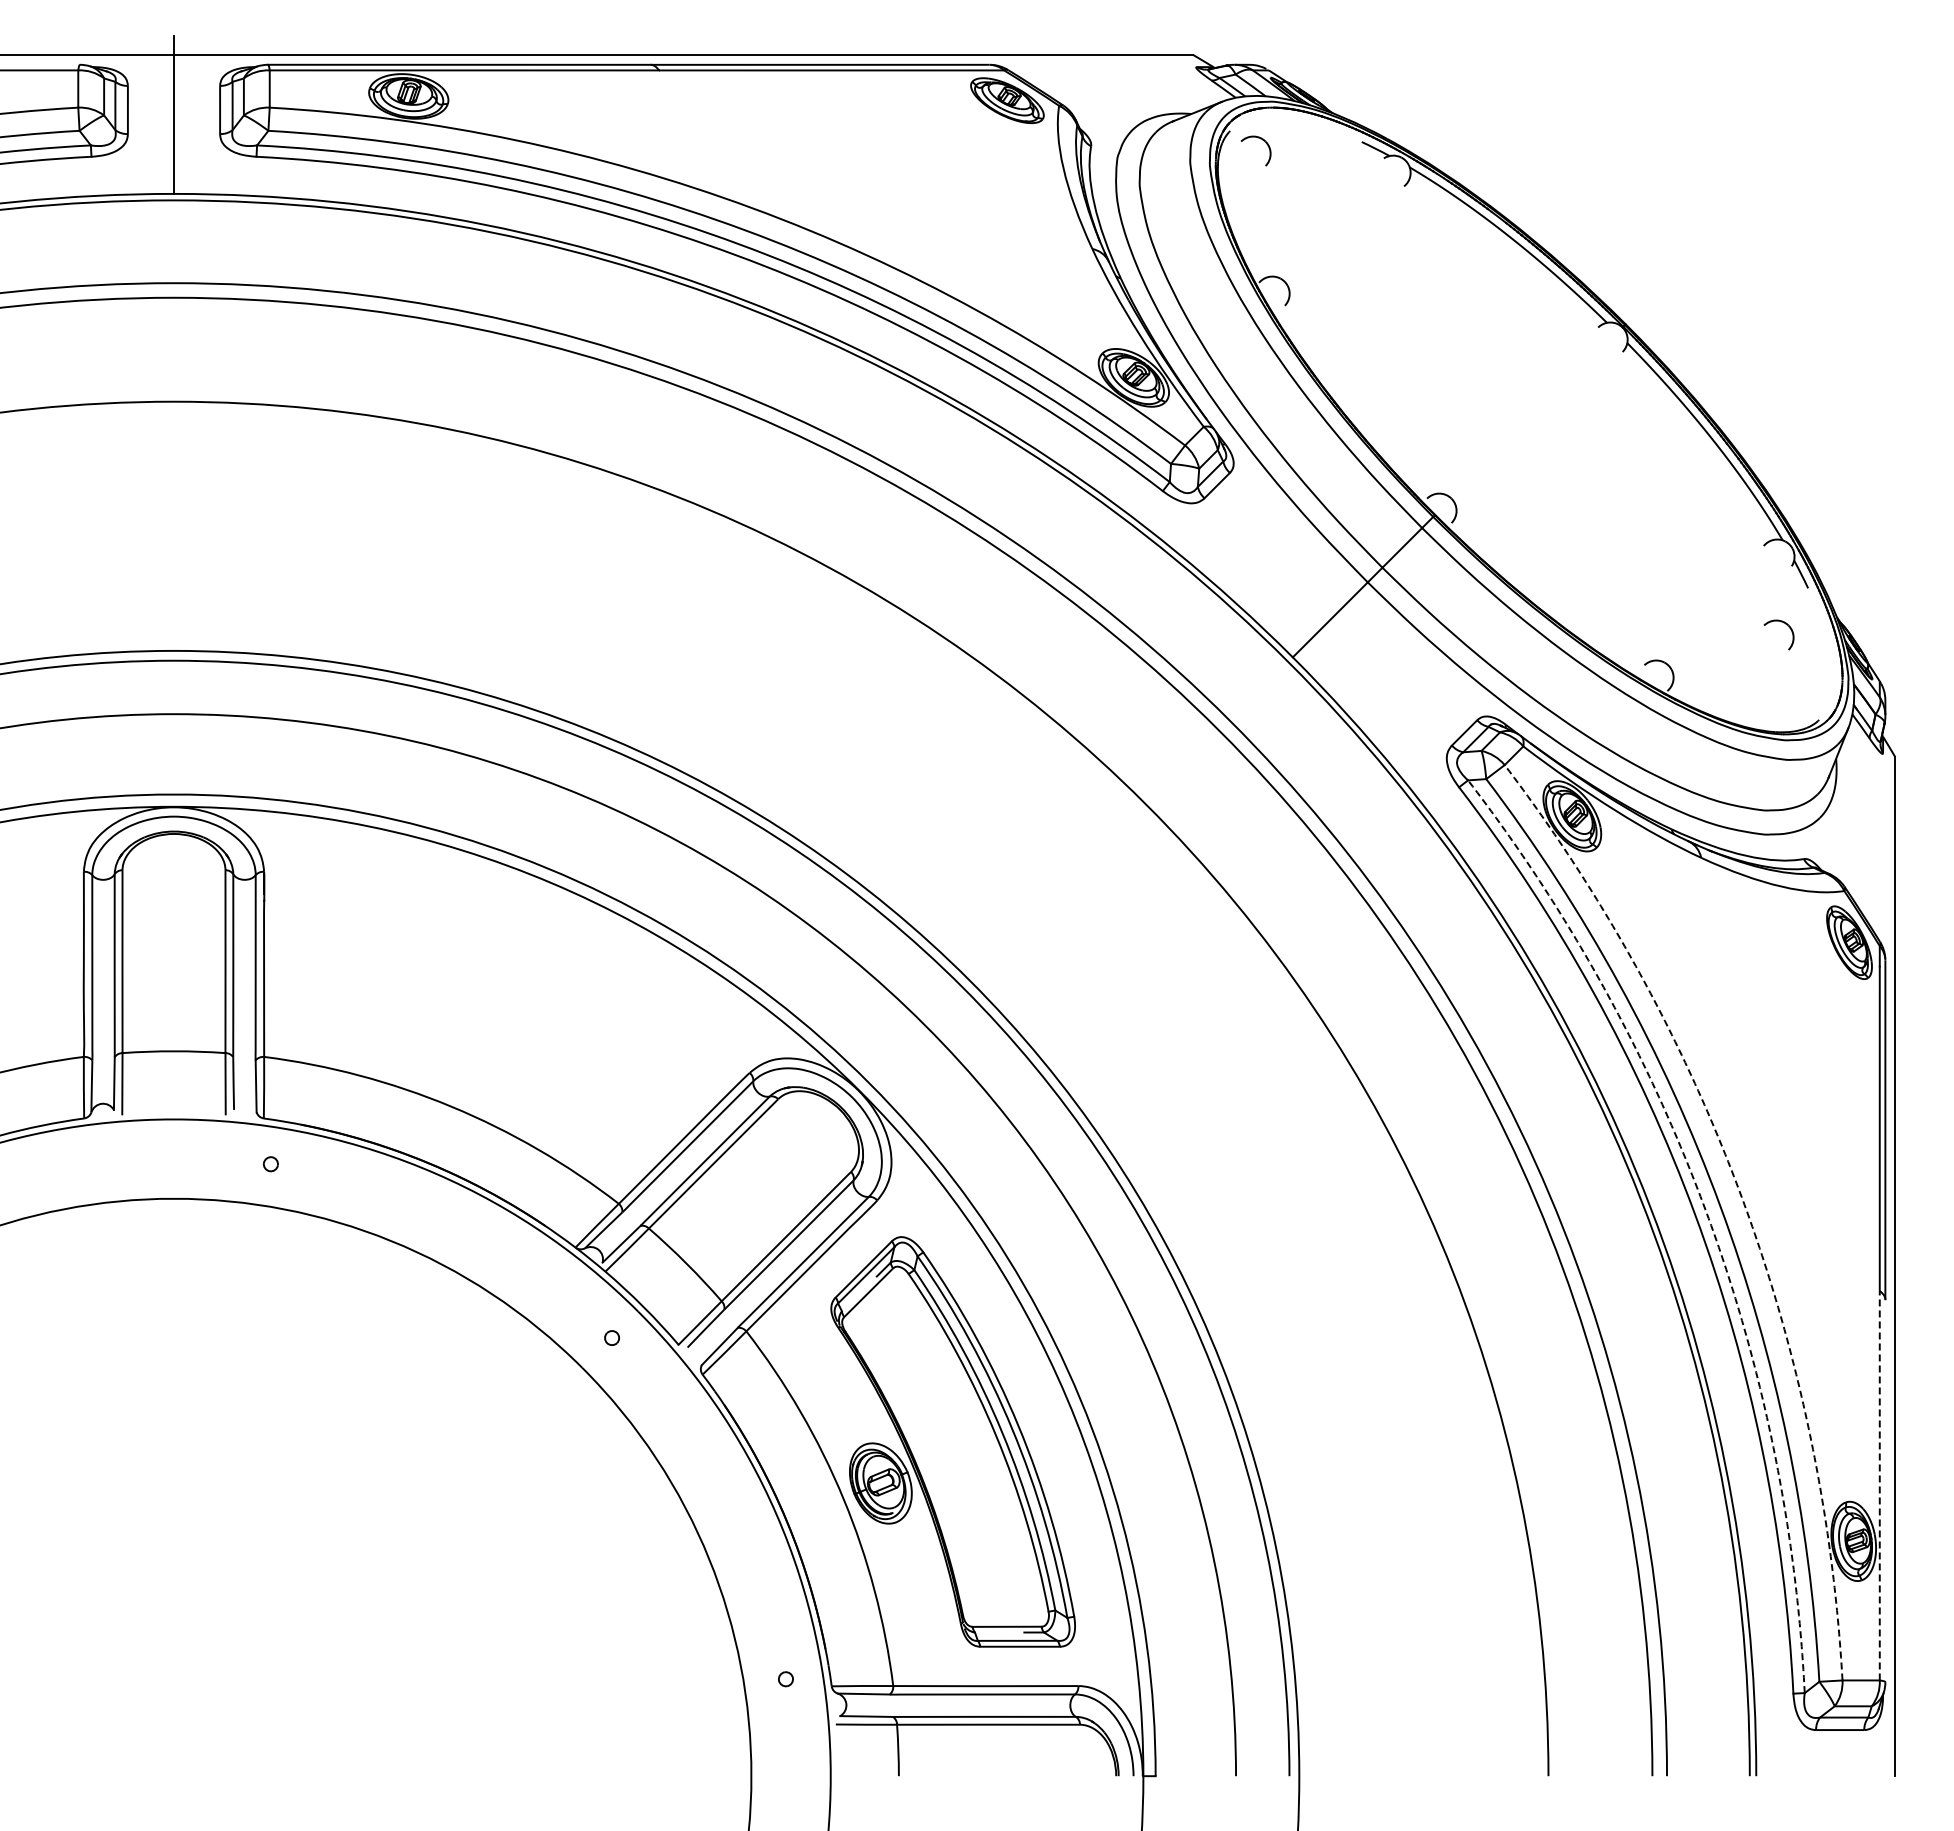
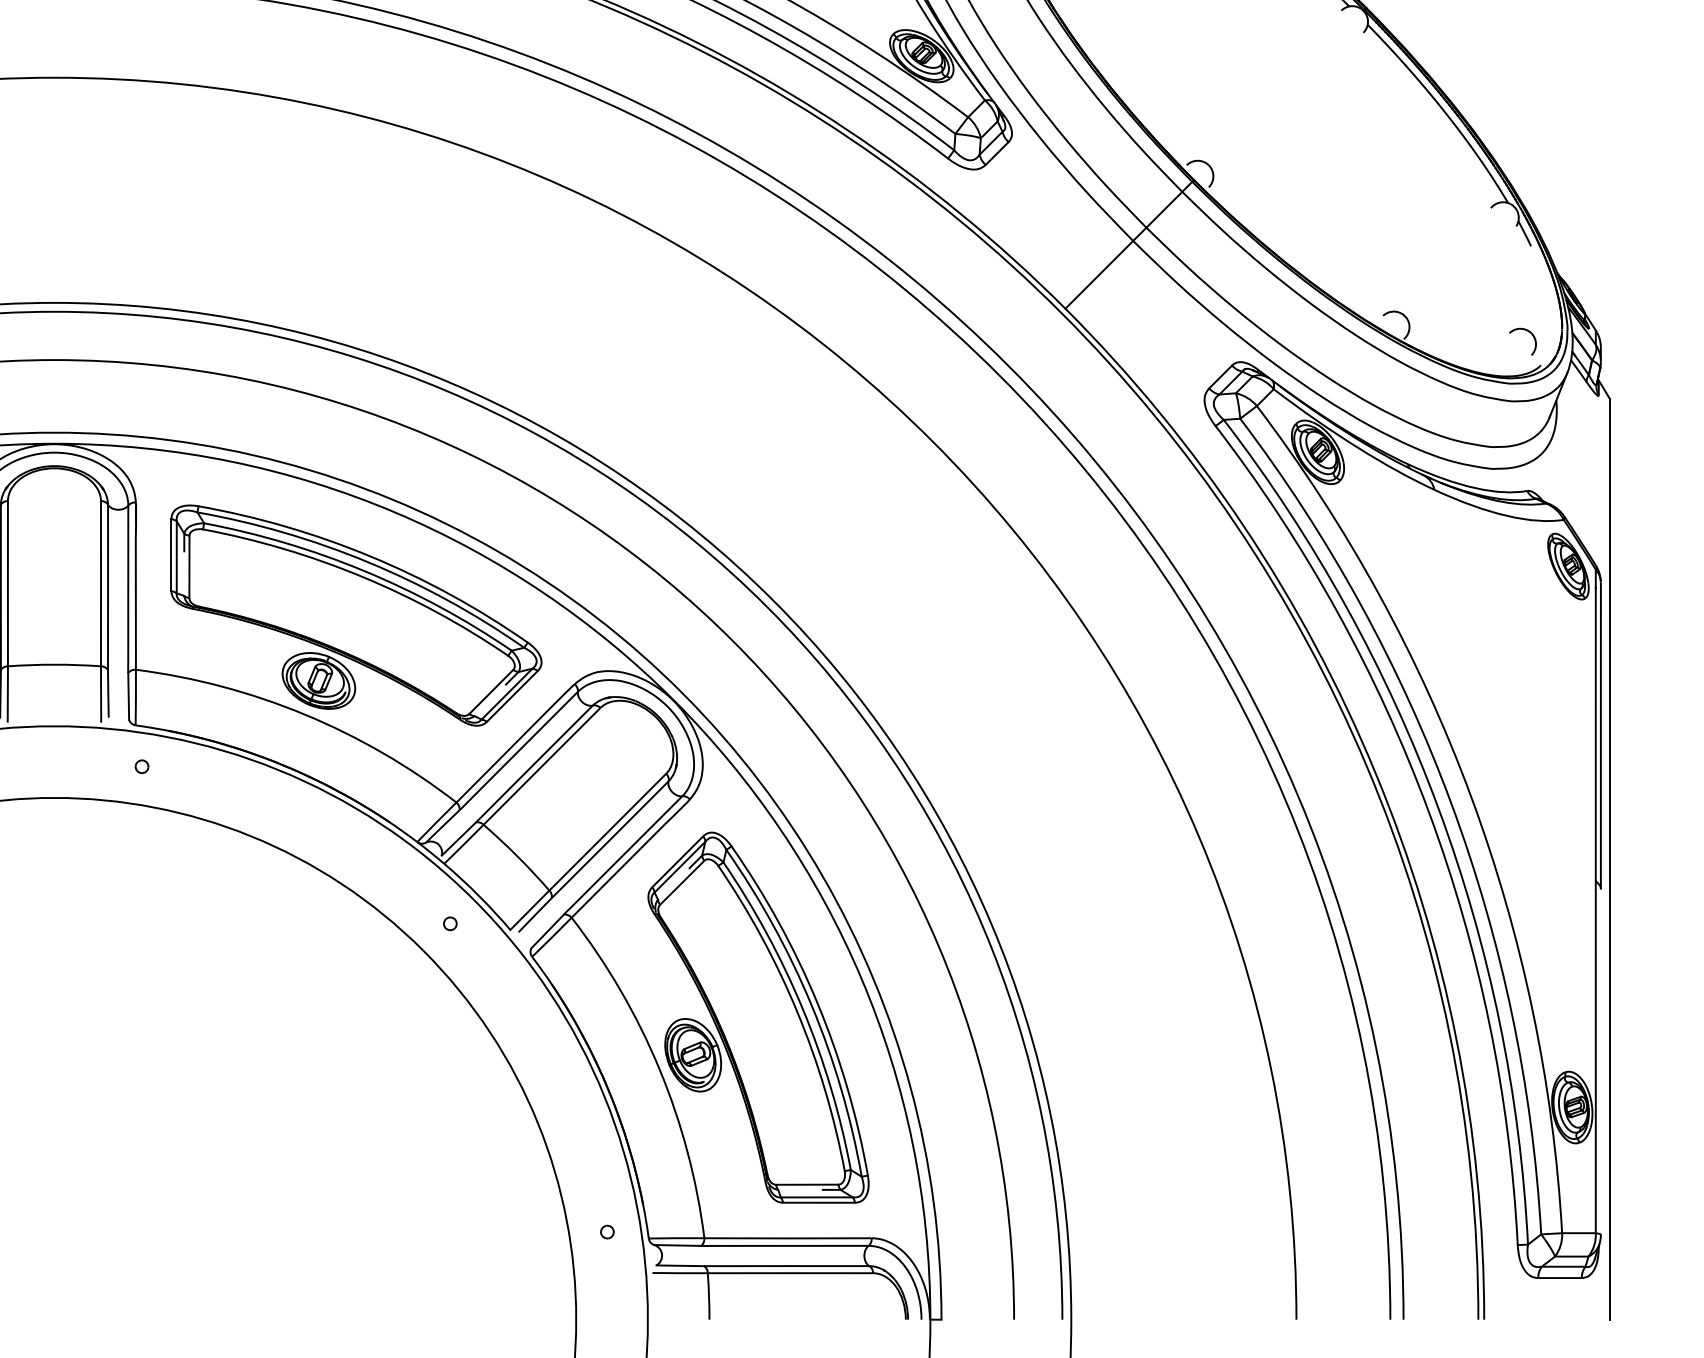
part: (1783, 623) -> (1526, 331), moved
part: (507, 996) -> (355, 615), added
arc: (1741, 1197) -> (1470, 796), dashed -> solid
arc: (1705, 1211) -> (1438, 809), dashed -> solid
line: (1879, 1485) -> (1595, 1057), dashed -> solid

